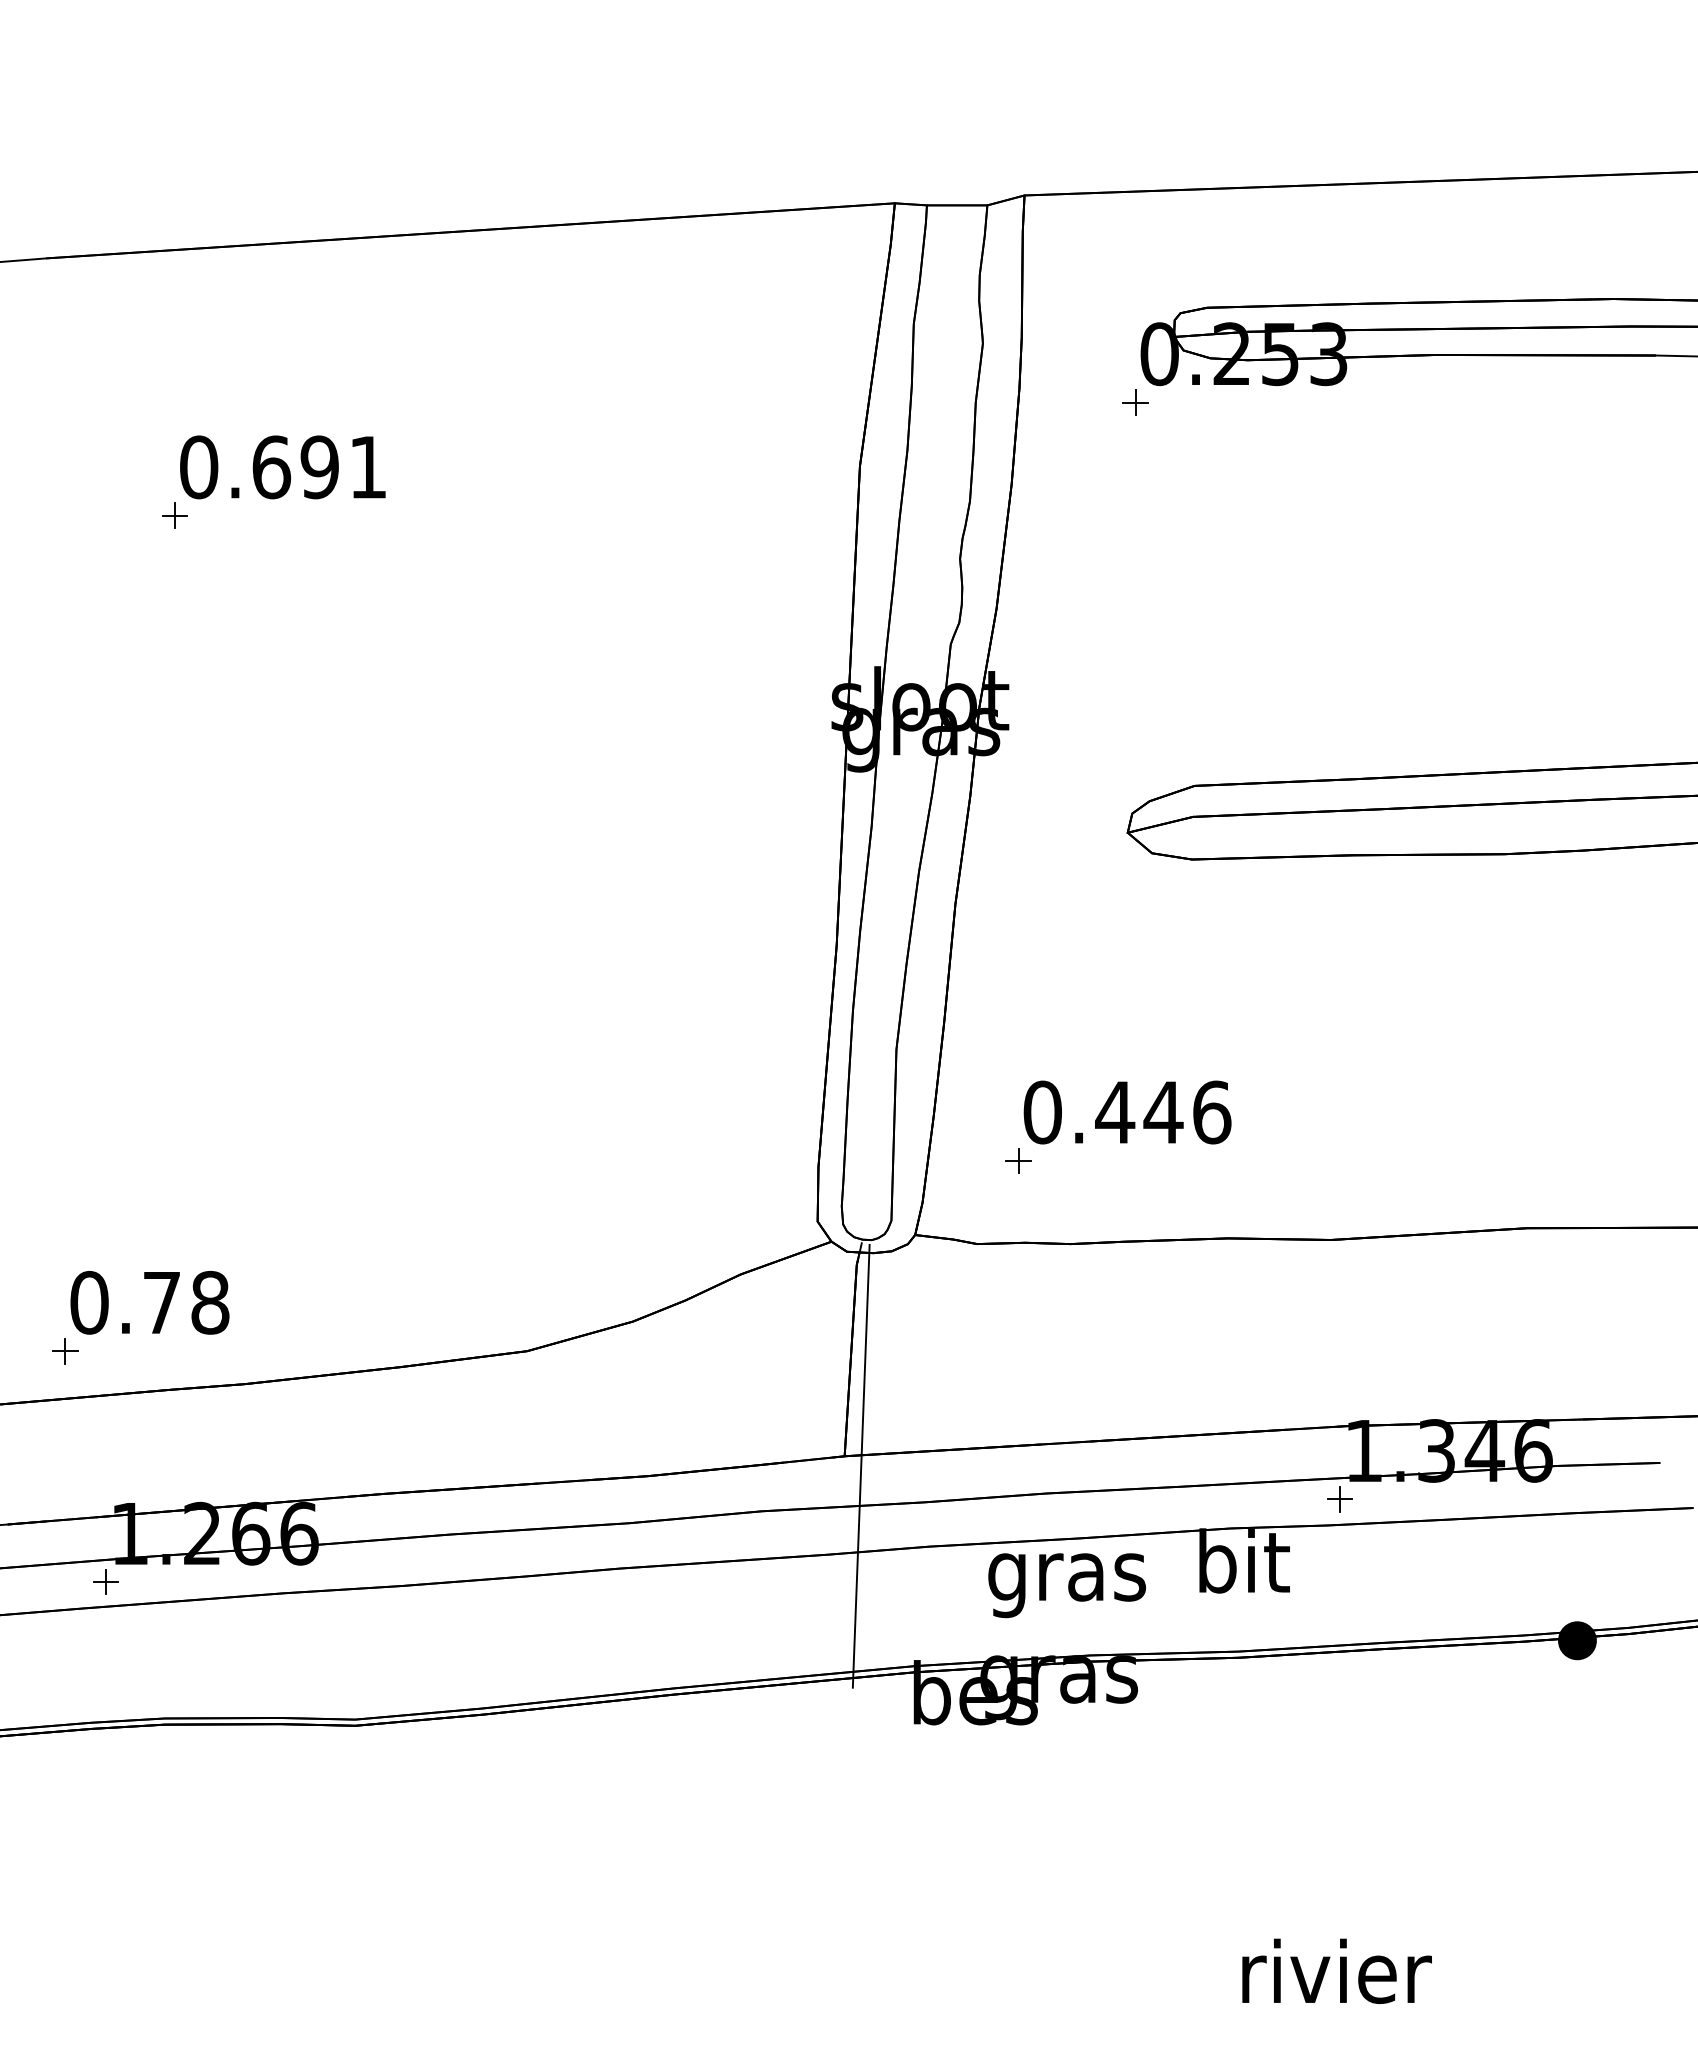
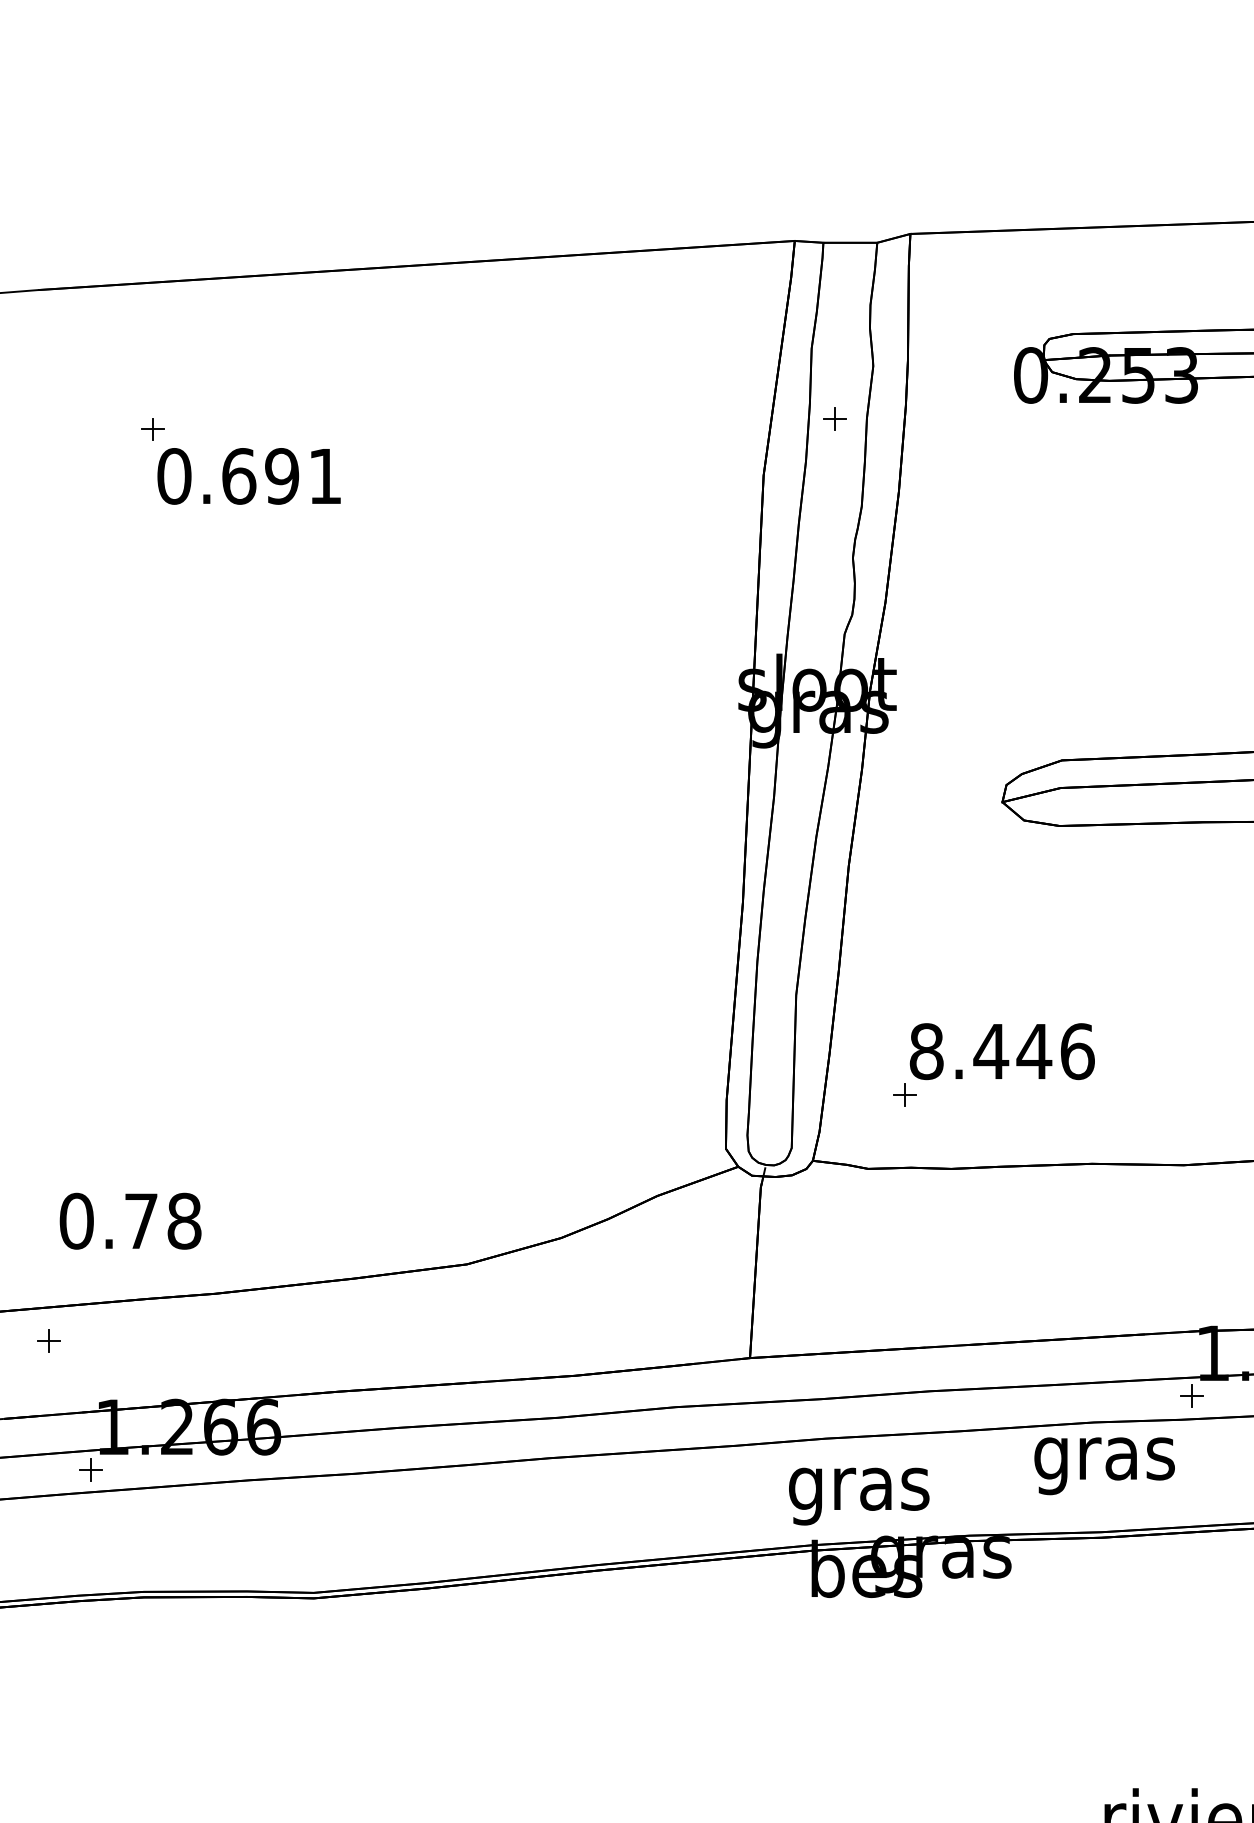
part: (1135, 402) -> (834, 418), moved
part: (174, 515) -> (152, 429), moved
text: (1042, 1112) -> (926, 1051), 0.446 -> 8.446
part: (65, 1351) -> (49, 1341), moved
line: (860, 1465) -> (764, 1366), removed
text: (1242, 1568) -> (1104, 1458), bit -> gras
text: (1066, 1585) -> (858, 1496), moved

